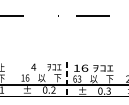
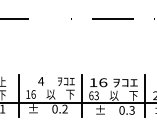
line: (15, 78) -> (18, 95), added
line: (118, 78) -> (144, 95), added
line: (66, 79) -> (81, 96), dashed -> solid

